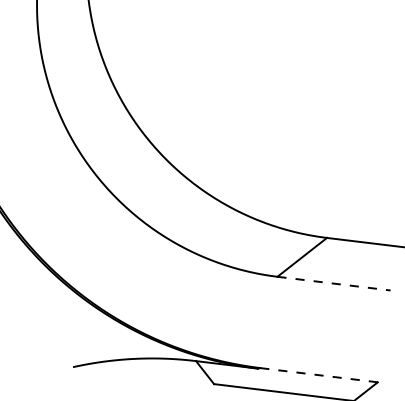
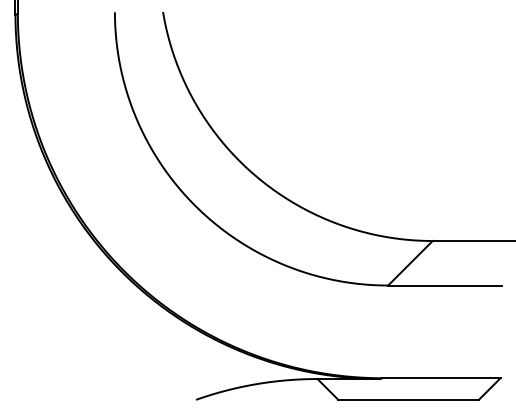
line: (334, 283) -> (445, 285), dashed -> solid
line: (318, 375) -> (440, 378), dashed -> solid

